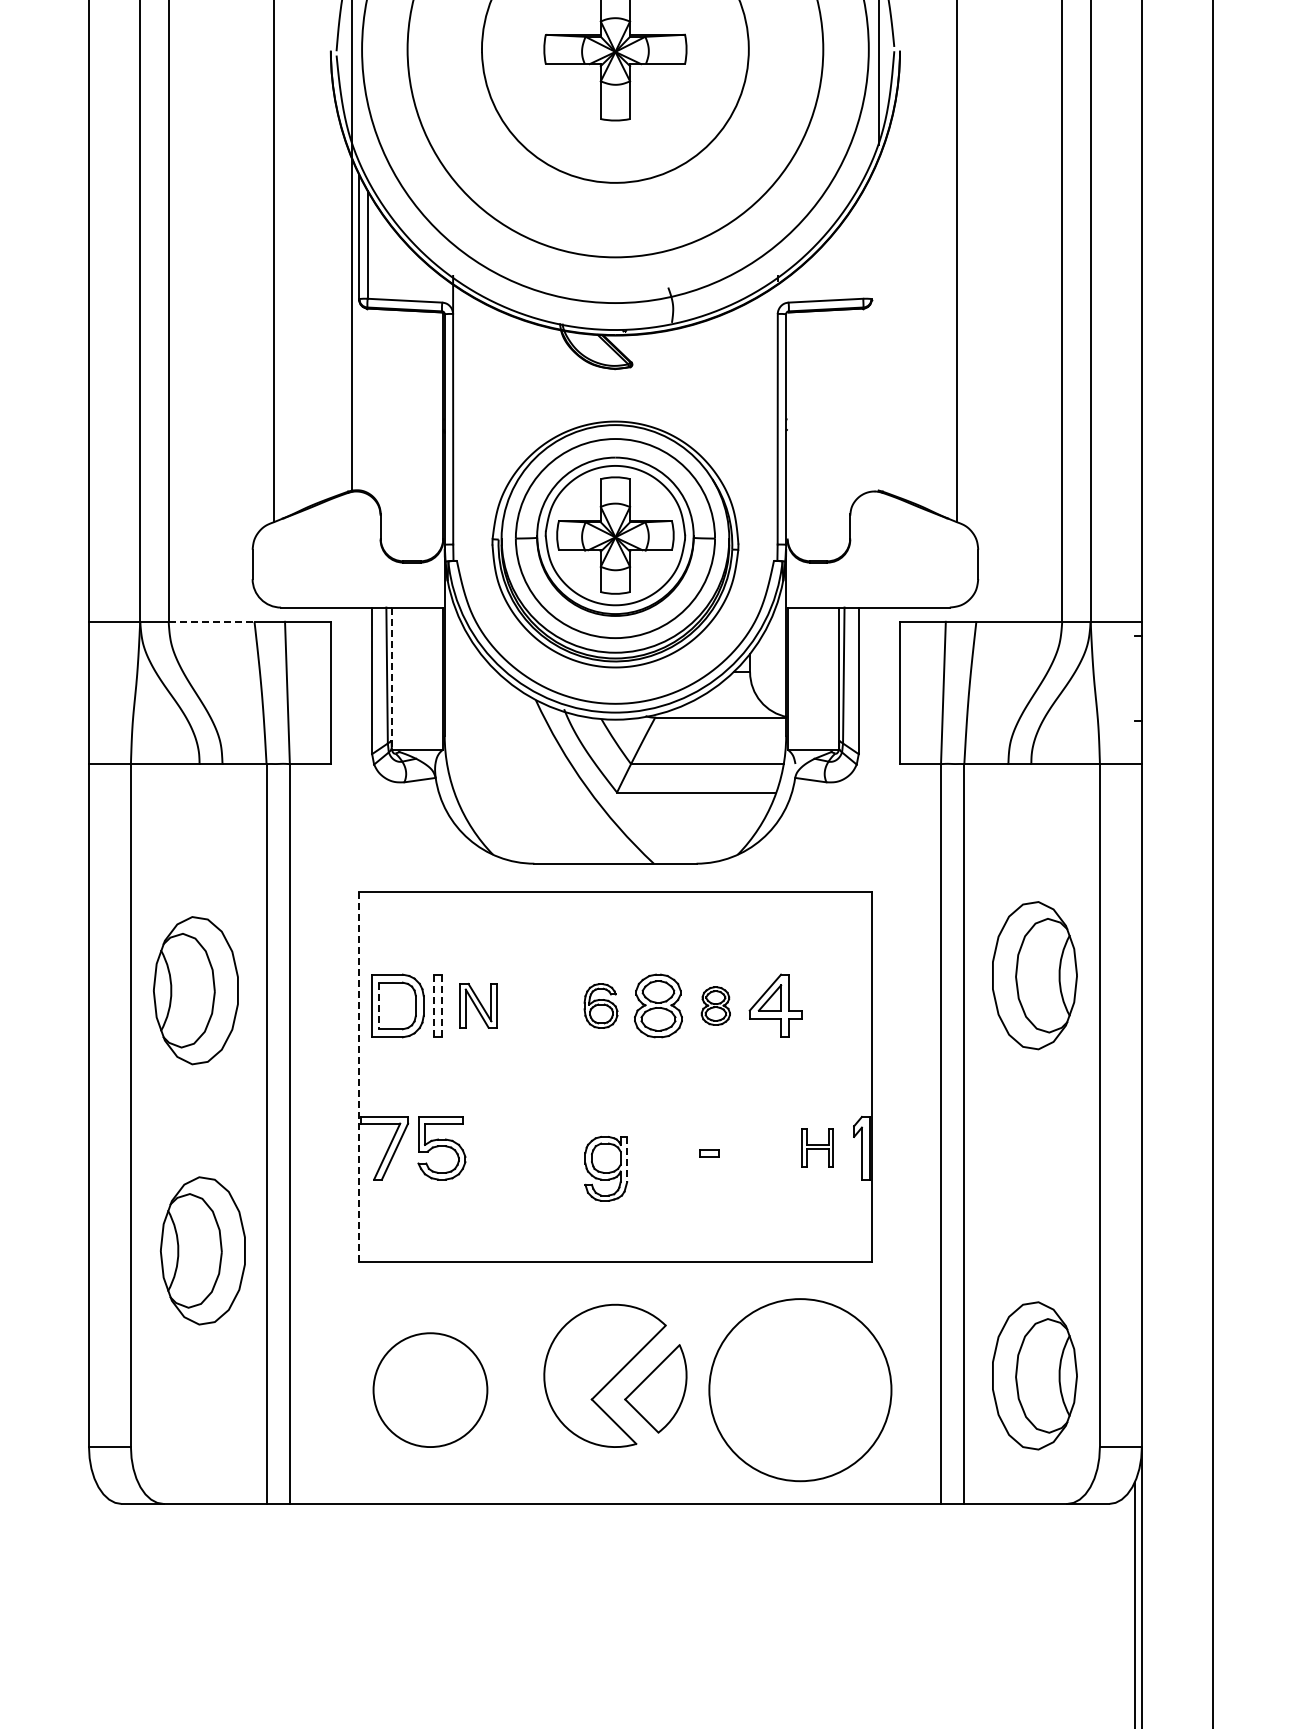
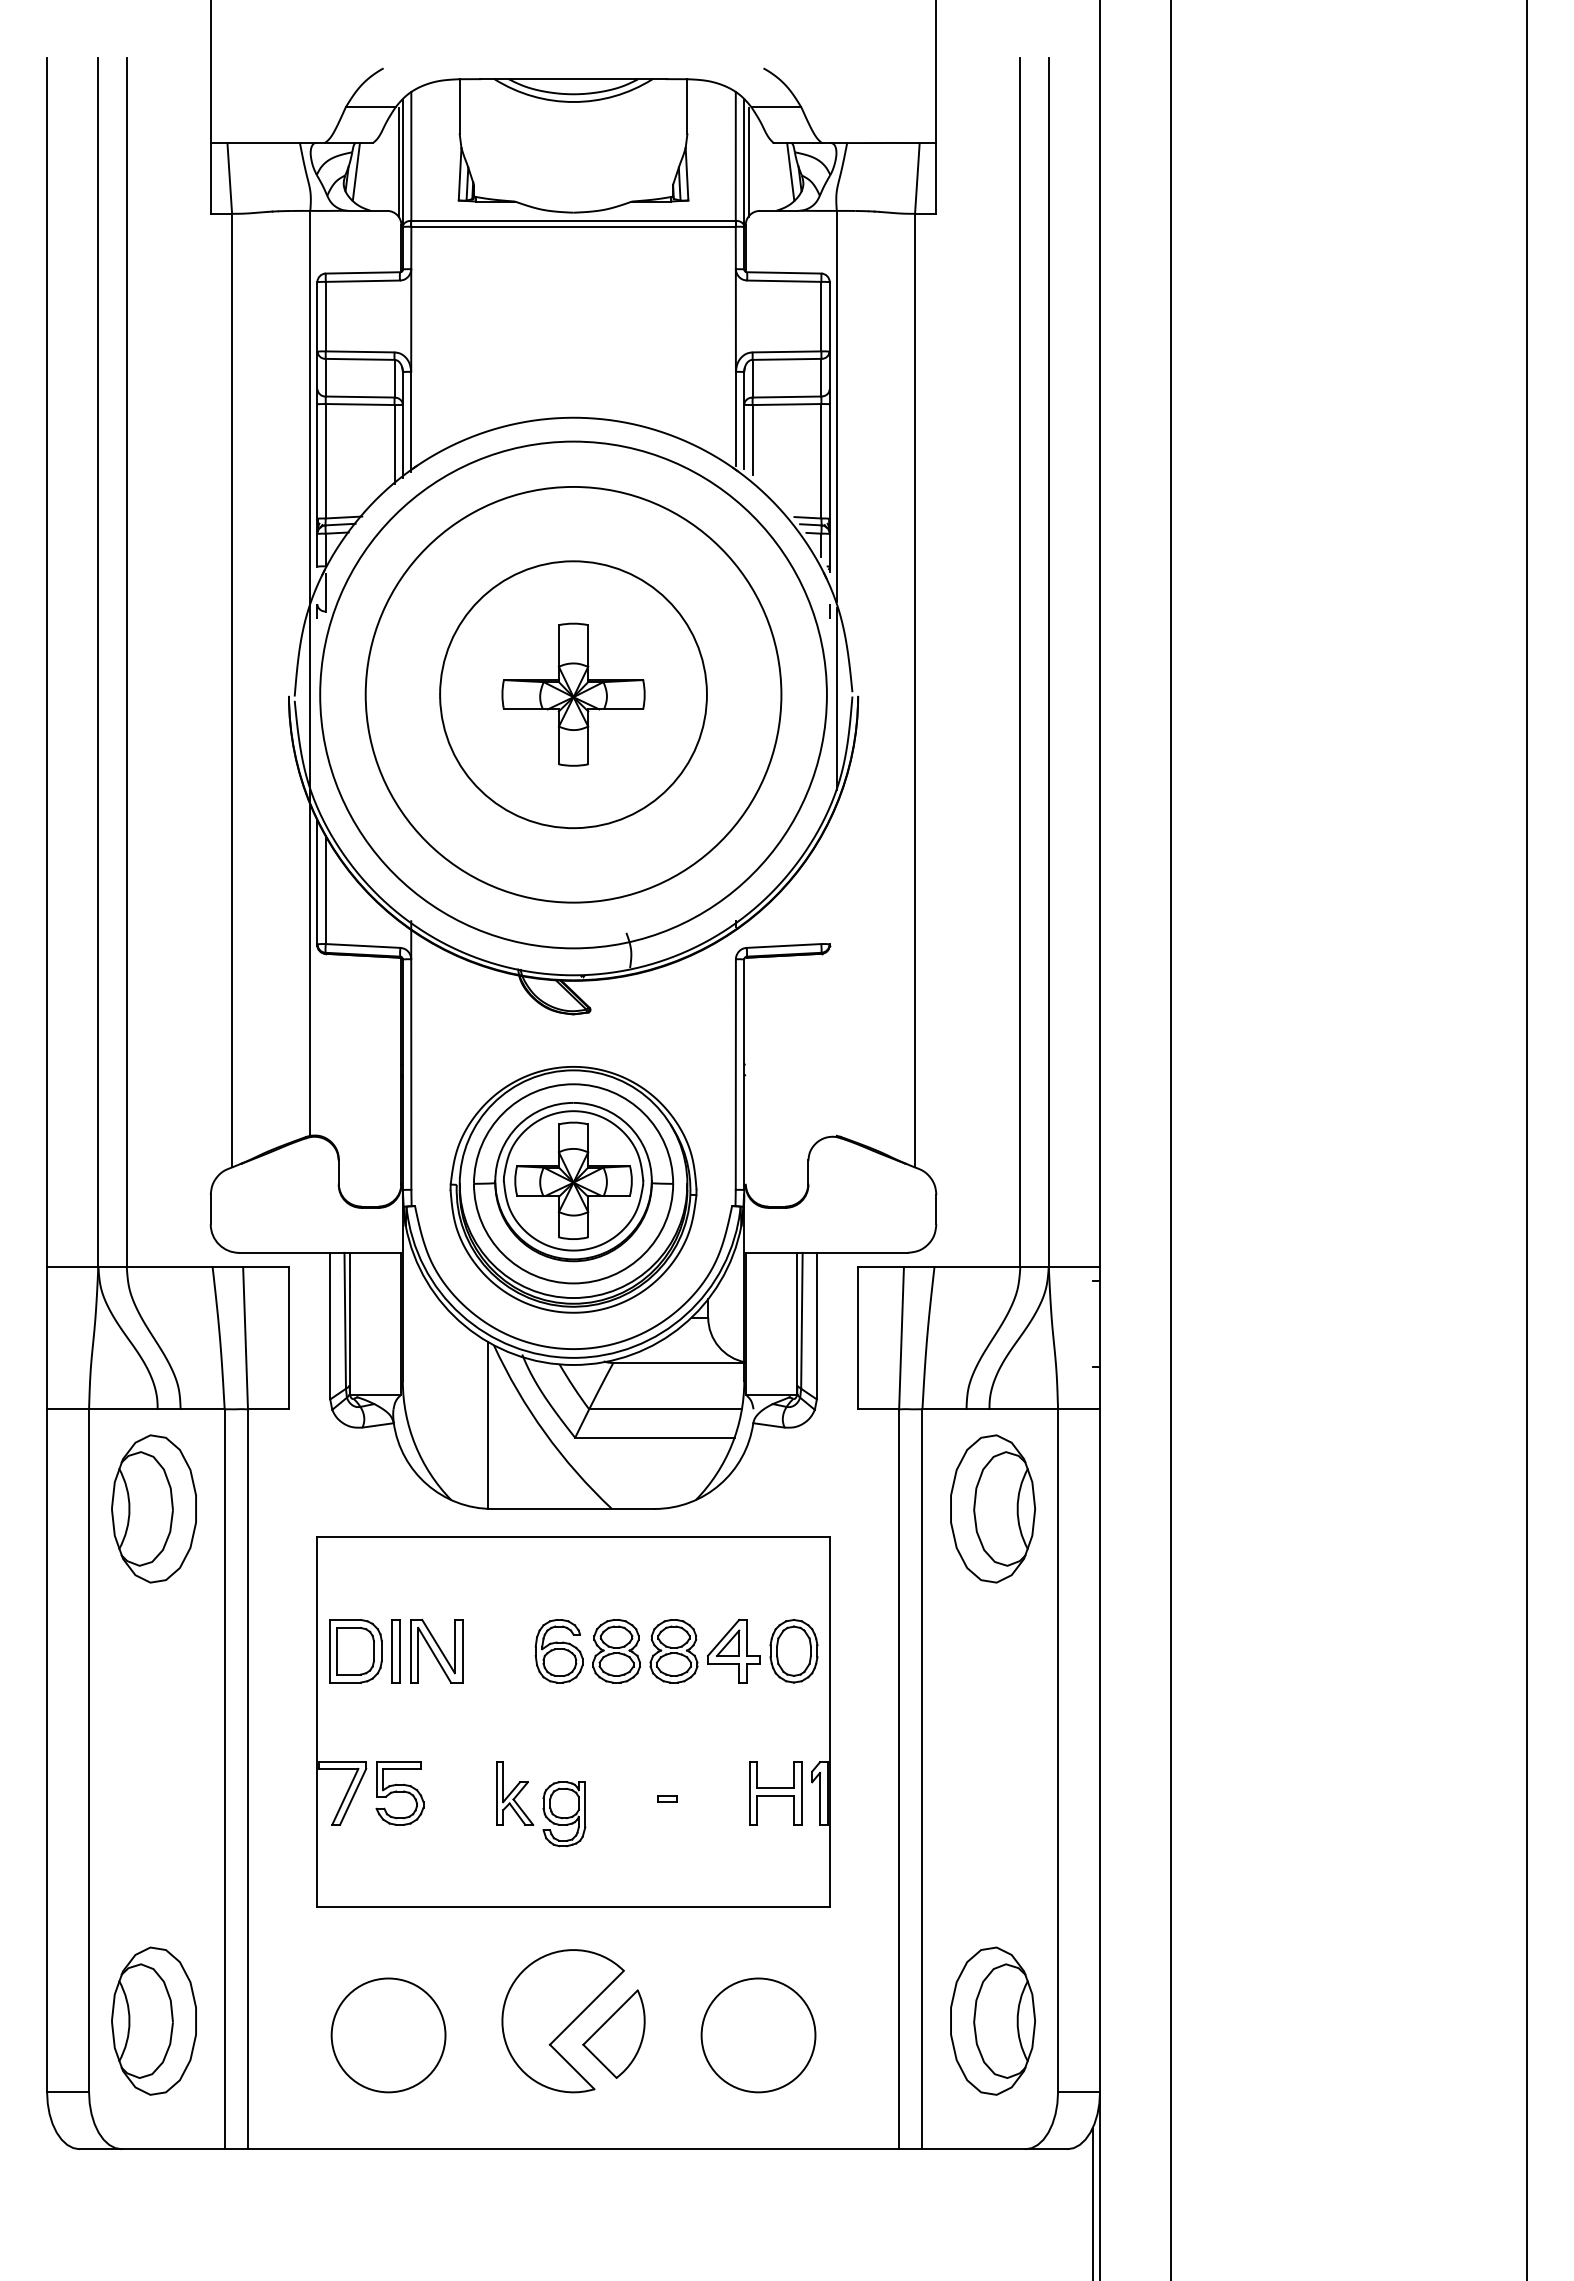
line: (211, 622) -> (169, 1267), dashed -> solid
line: (392, 679) -> (350, 1324), dashed -> solid
line: (530, 780) -> (488, 1425), added
part: (1034, 975) -> (992, 1508), moved
part: (195, 990) -> (153, 1508), moved
line: (434, 1005) -> (392, 1650), dashed -> solid
part: (478, 1005) -> (436, 1650), size x1.43
line: (379, 1006) -> (337, 1651), dashed -> solid
line: (442, 1006) -> (400, 1651), dashed -> solid
part: (600, 1006) -> (558, 1651), size x1.43
part: (715, 1006) -> (673, 1651), size x1.67
part: (835, 1006) -> (793, 1651), added
line: (359, 1077) -> (317, 1722), dashed -> solid
part: (557, 1148) -> (515, 1793), added
part: (817, 1148) -> (775, 1793), size x1.67
line: (627, 1159) -> (585, 1804), dashed -> solid
part: (202, 1250) -> (153, 2020), moved
circle: (800, 1390) -> (758, 2035), size x0.62

